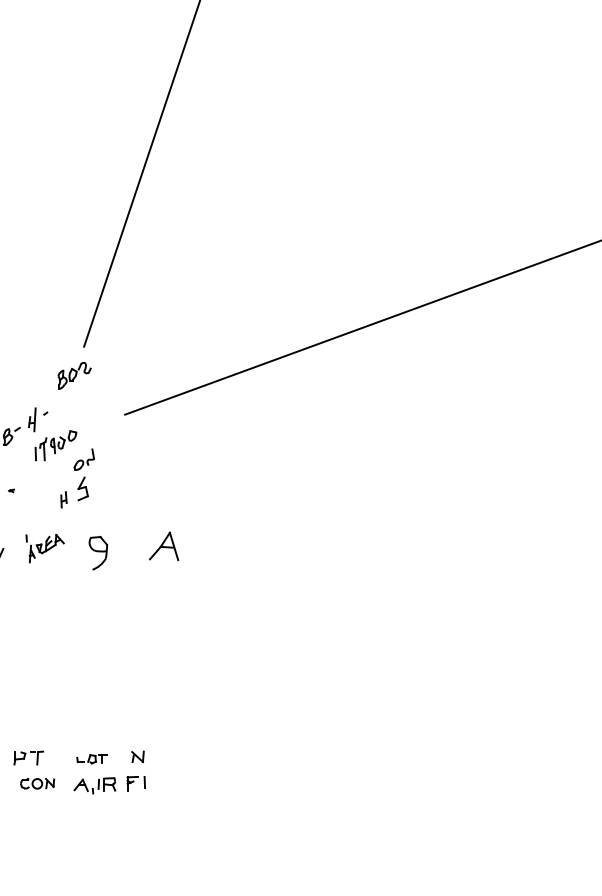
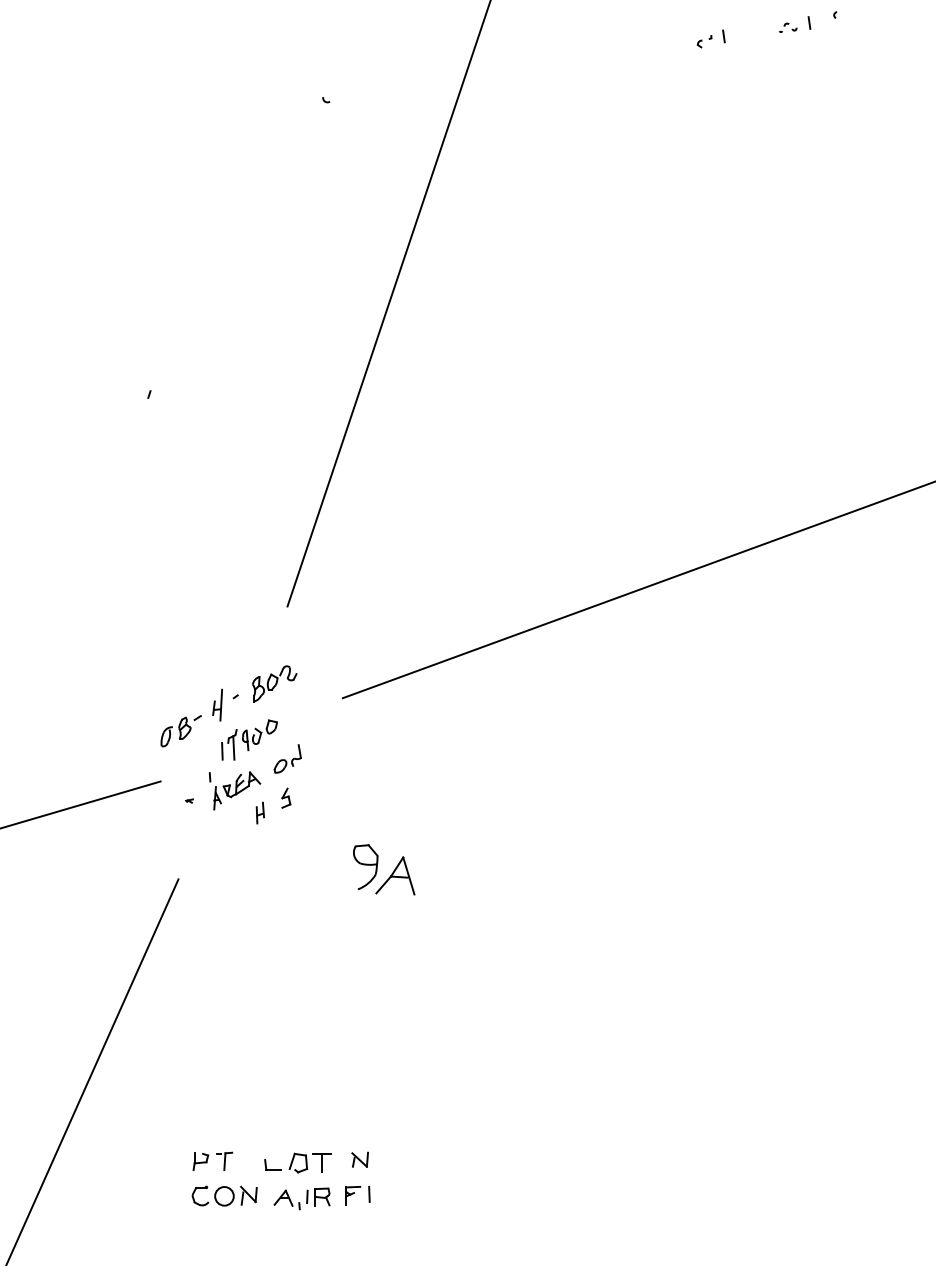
part: (74, 375) -> (274, 683), moved
part: (83, 488) -> (286, 797), size x0.62
part: (44, 548) -> (234, 790), moved
part: (98, 553) -> (365, 867), moved
part: (91, 758) -> (297, 1162), size x1.67
part: (37, 783) -> (224, 1195), size x1.43

